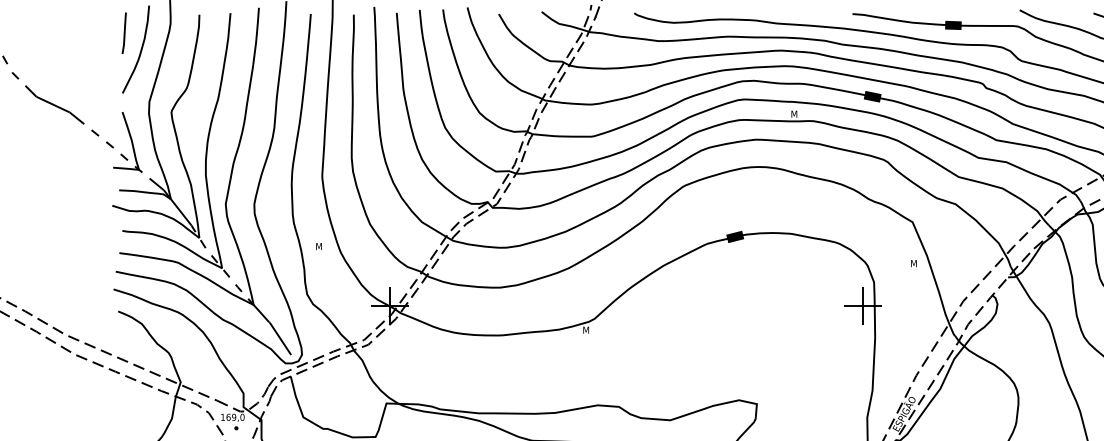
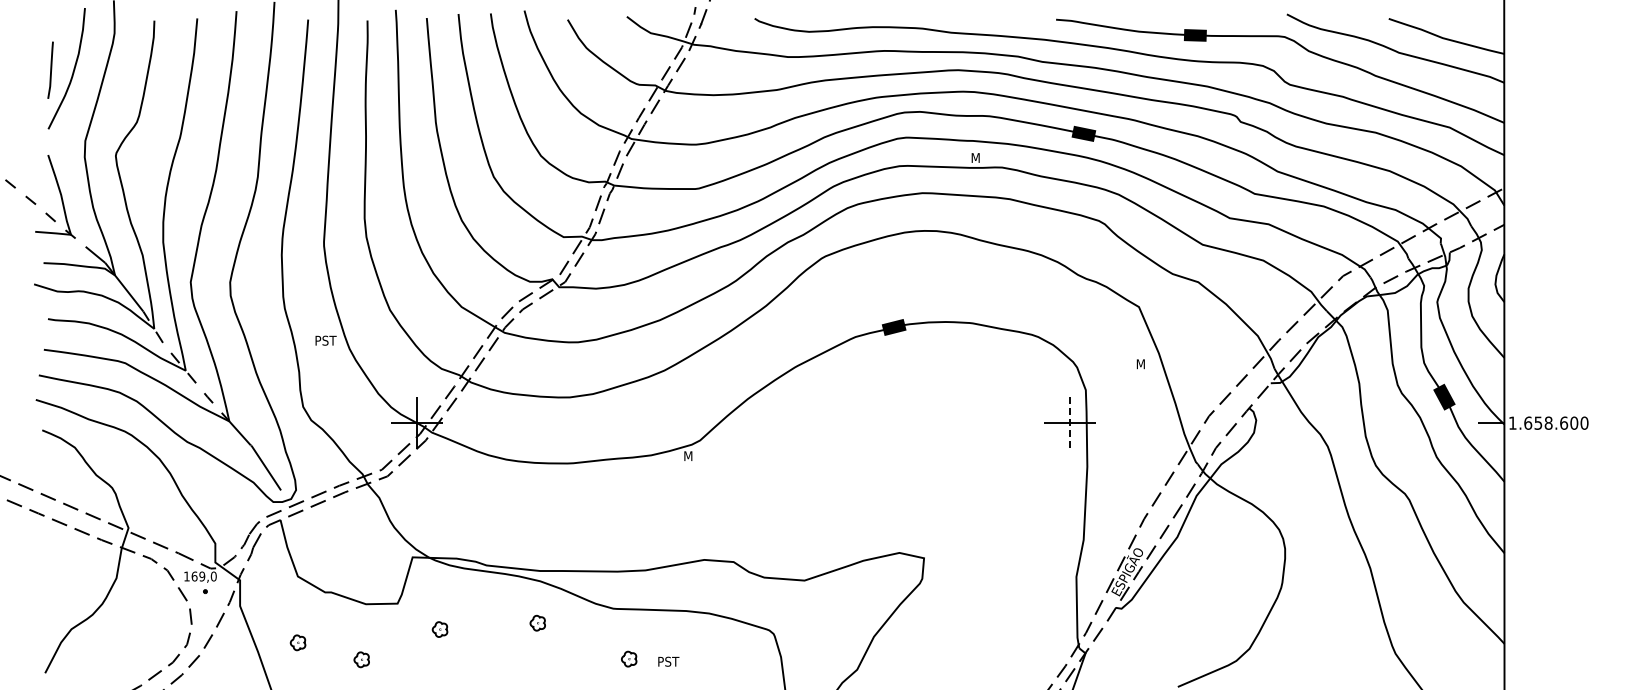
line: (124, 32) -> (50, 69), moved
text: (324, 246) -> (326, 340), M -> PST
line: (862, 306) -> (1069, 423), solid -> dashed

